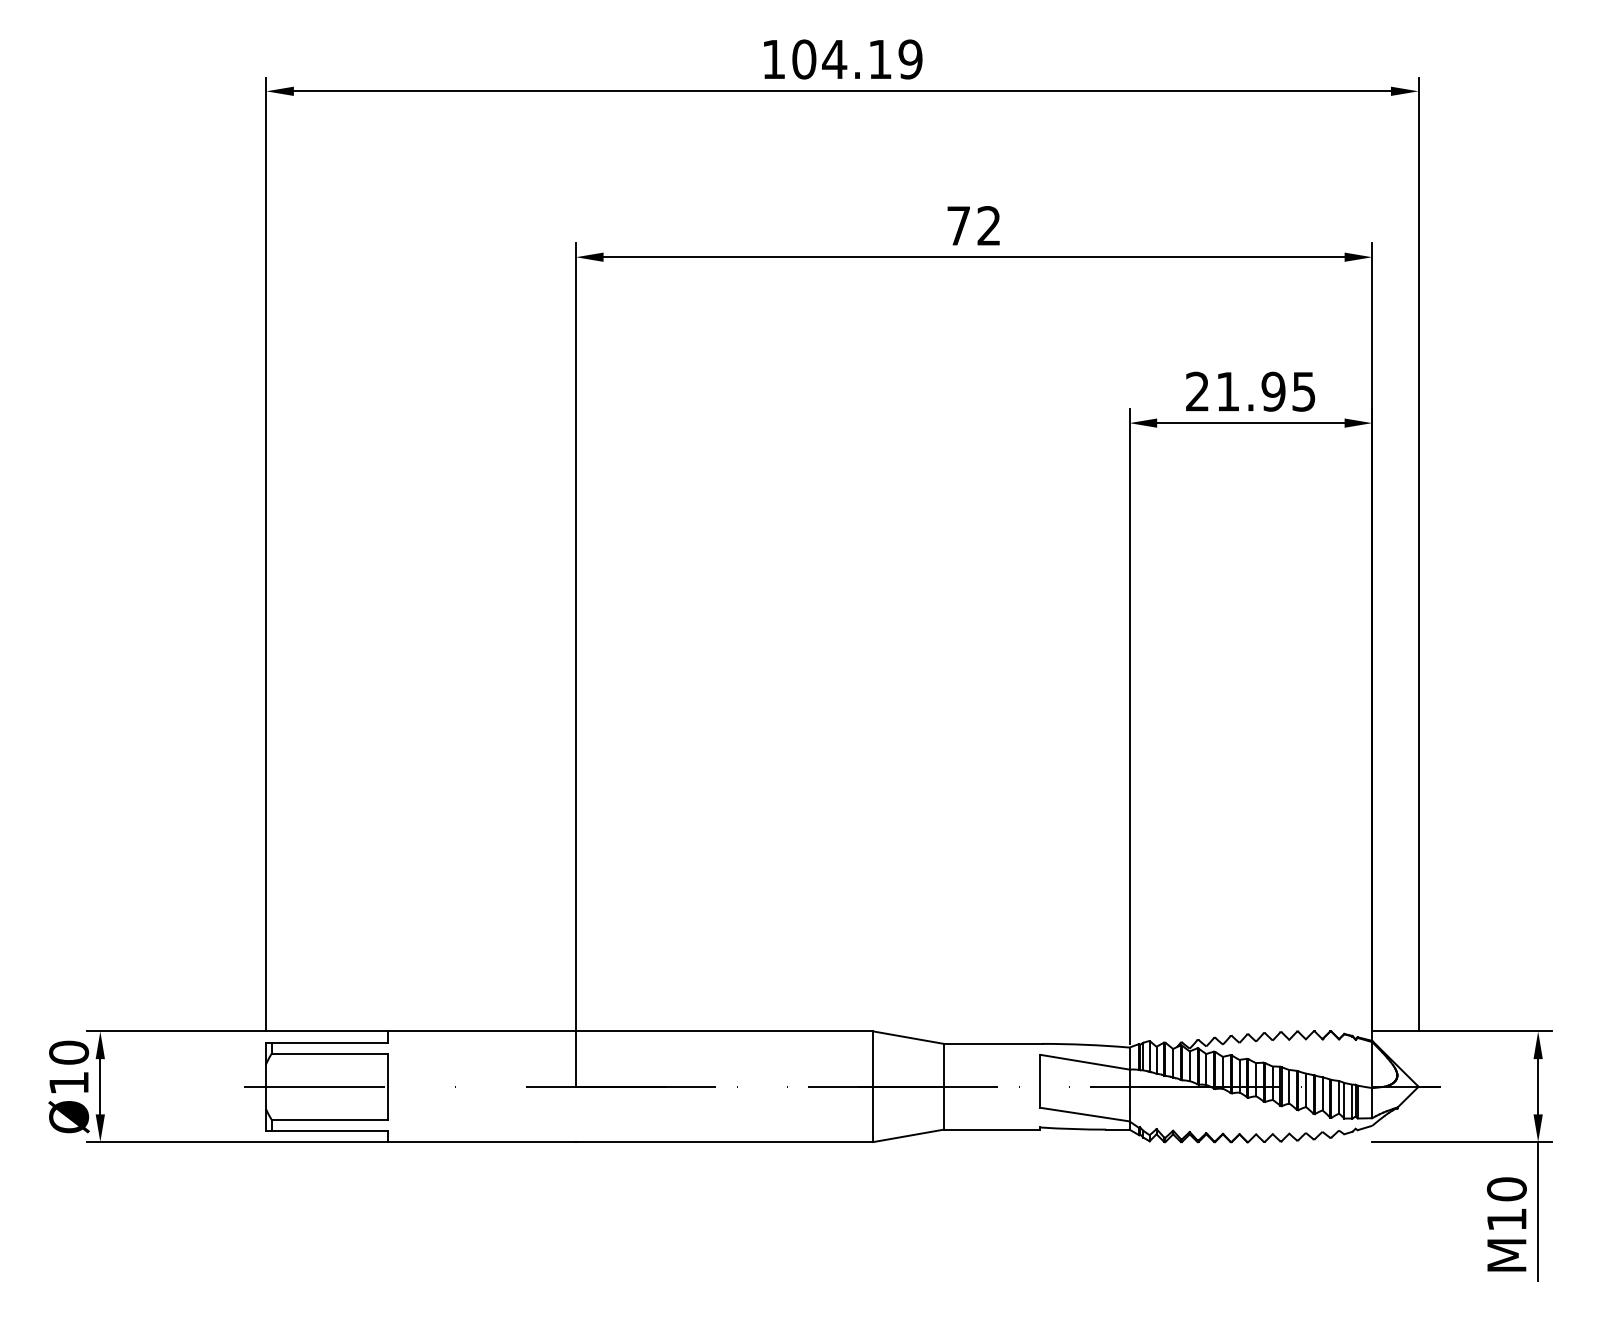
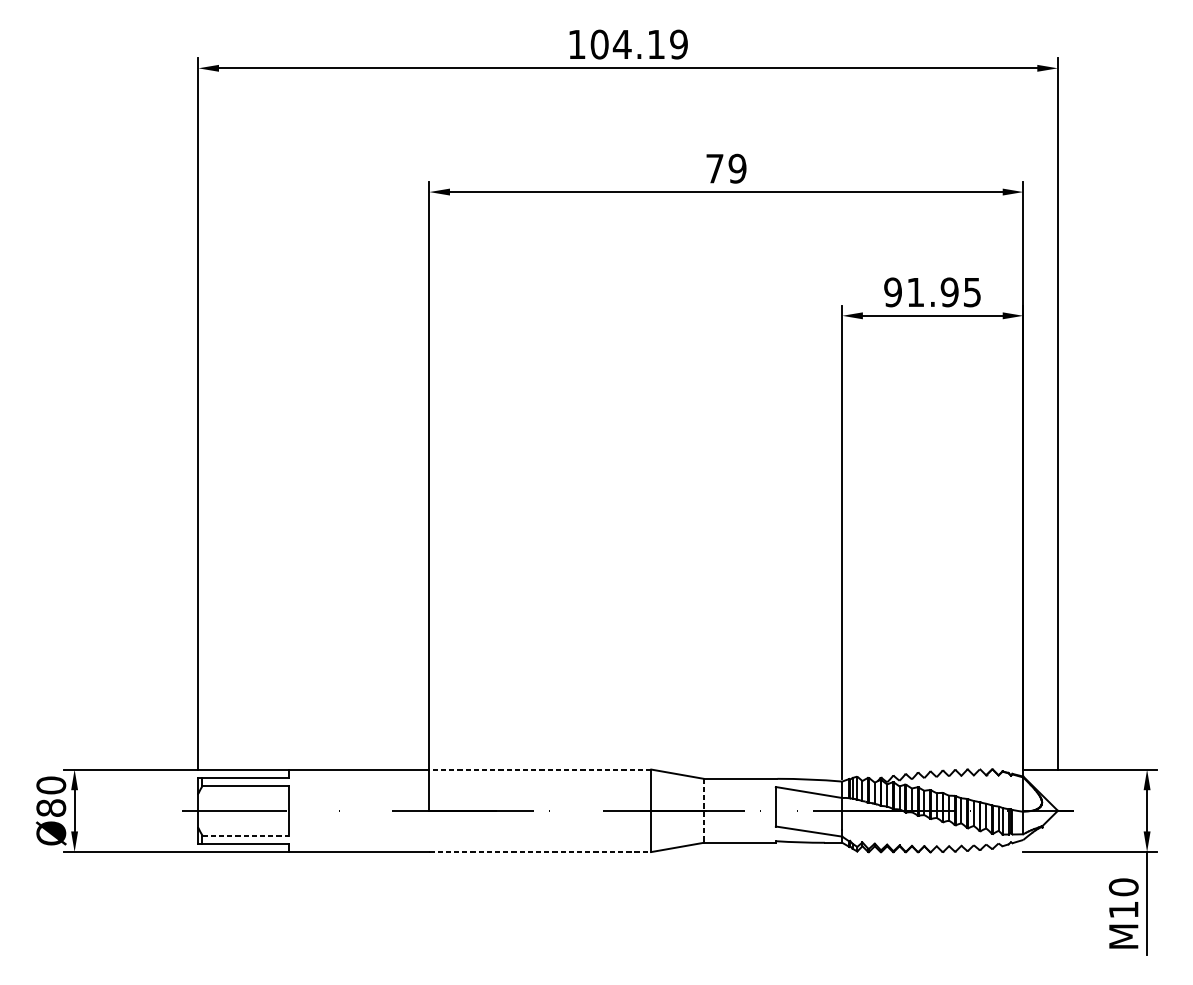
text: (989, 225) -> (737, 168), 72 -> 79
text: (1197, 391) -> (892, 292), 21.95 -> 91.95
line: (724, 1031) -> (540, 769), solid -> dashed
text: (69, 1082) -> (51, 807), Ø10 -> Ø80
line: (944, 1086) -> (704, 810), solid -> dashed
line: (330, 1119) -> (246, 835), solid -> dashed
line: (724, 1142) -> (540, 852), solid -> dashed

